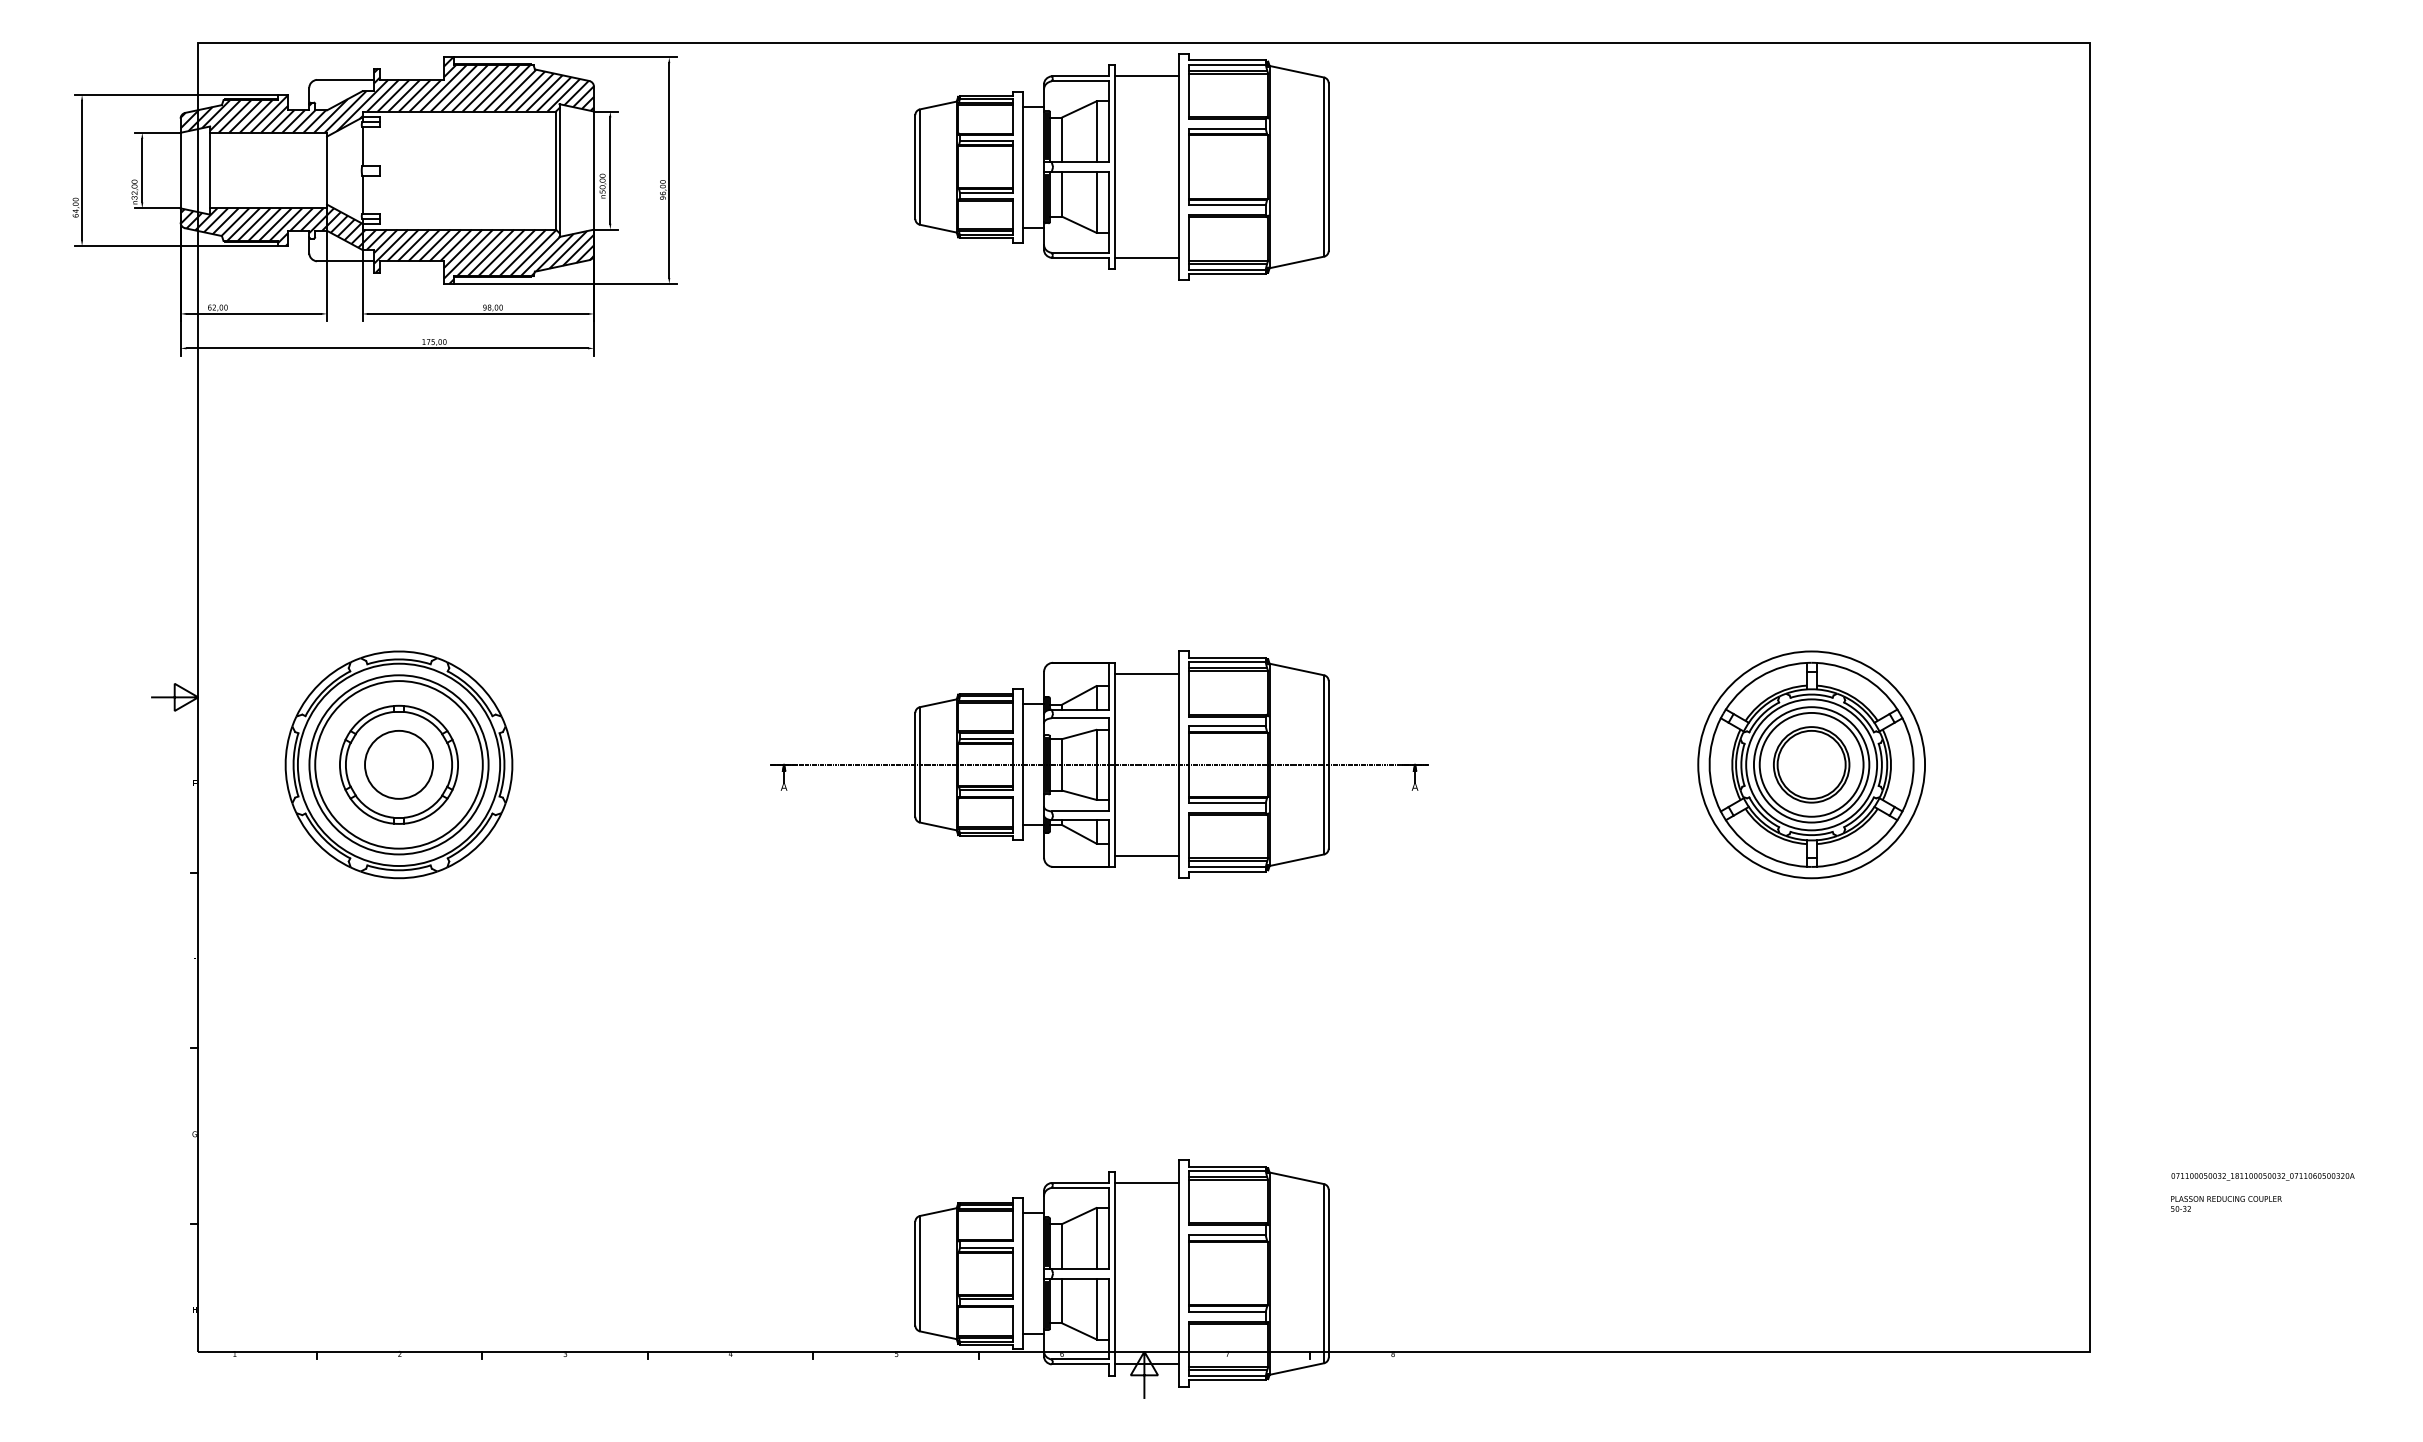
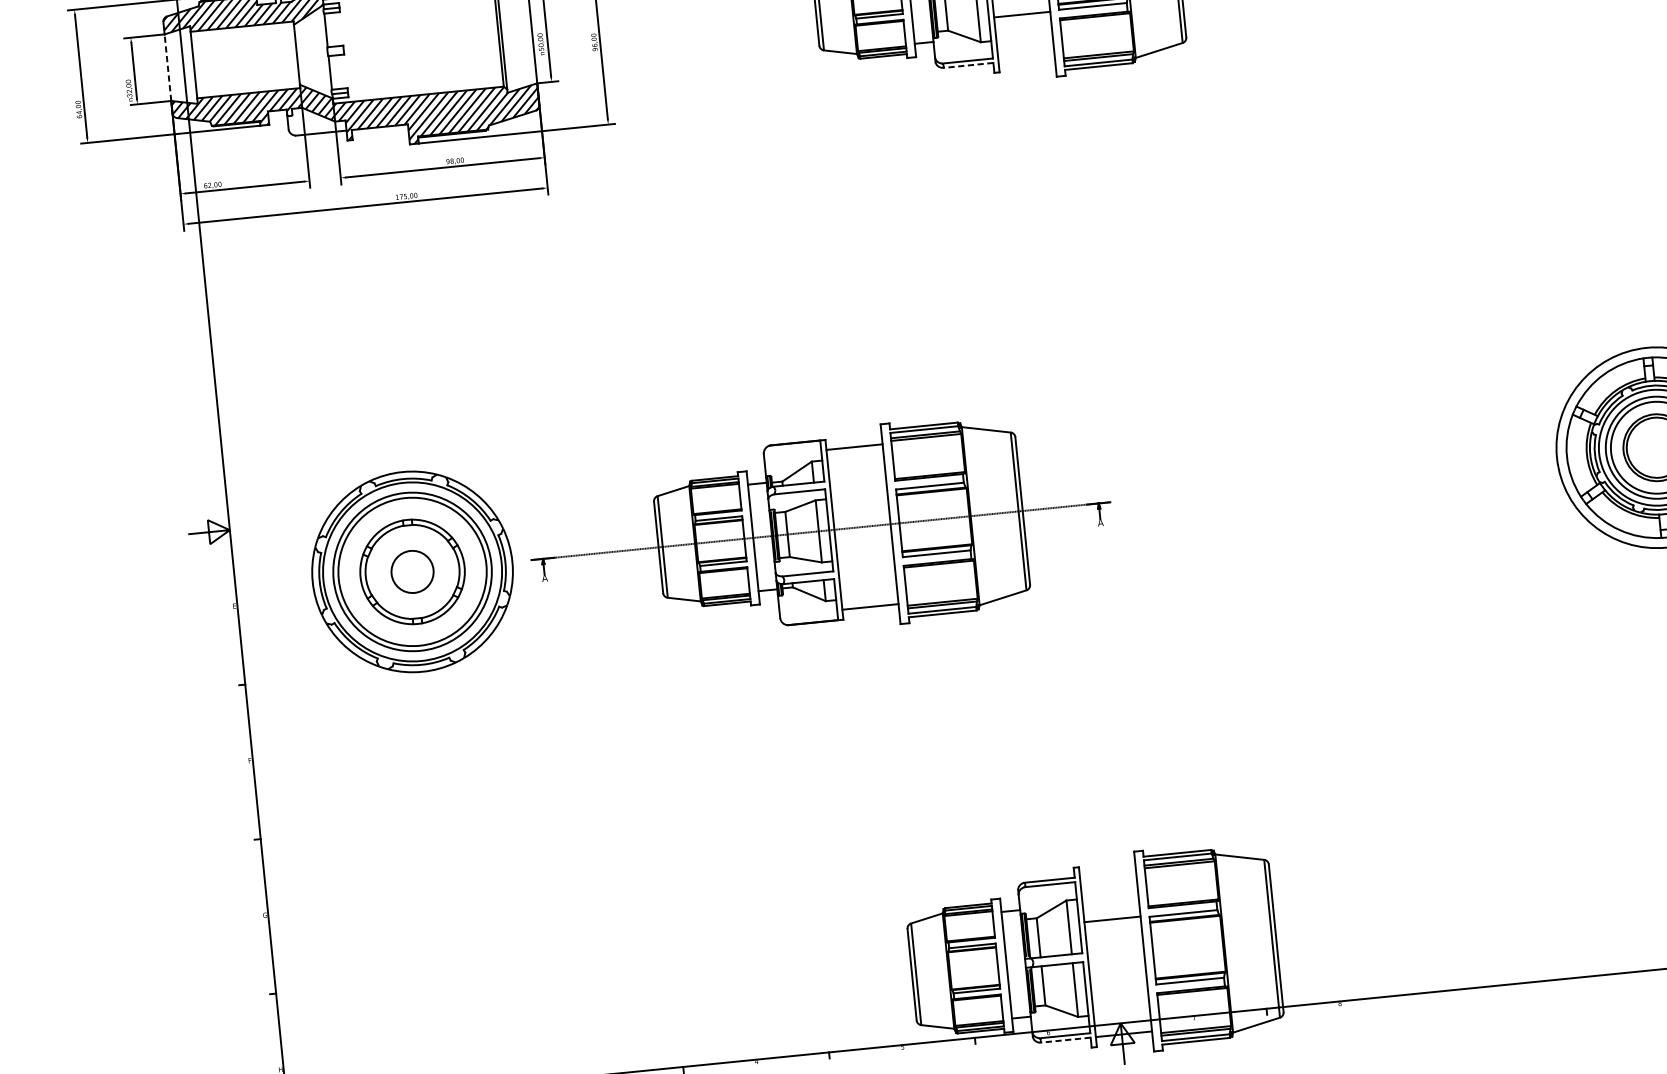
line: (180, 170) -> (167, 67), solid -> dashed
line: (1080, 257) -> (968, 65), solid -> dashed
line: (1146, 257) -> (1021, 14), moved
circle: (399, 764) -> (412, 571), size x0.7
part: (1099, 764) -> (820, 530), moved
line: (1146, 1182) -> (1112, 919), moved
line: (1080, 1364) -> (1065, 1040), solid -> dashed

